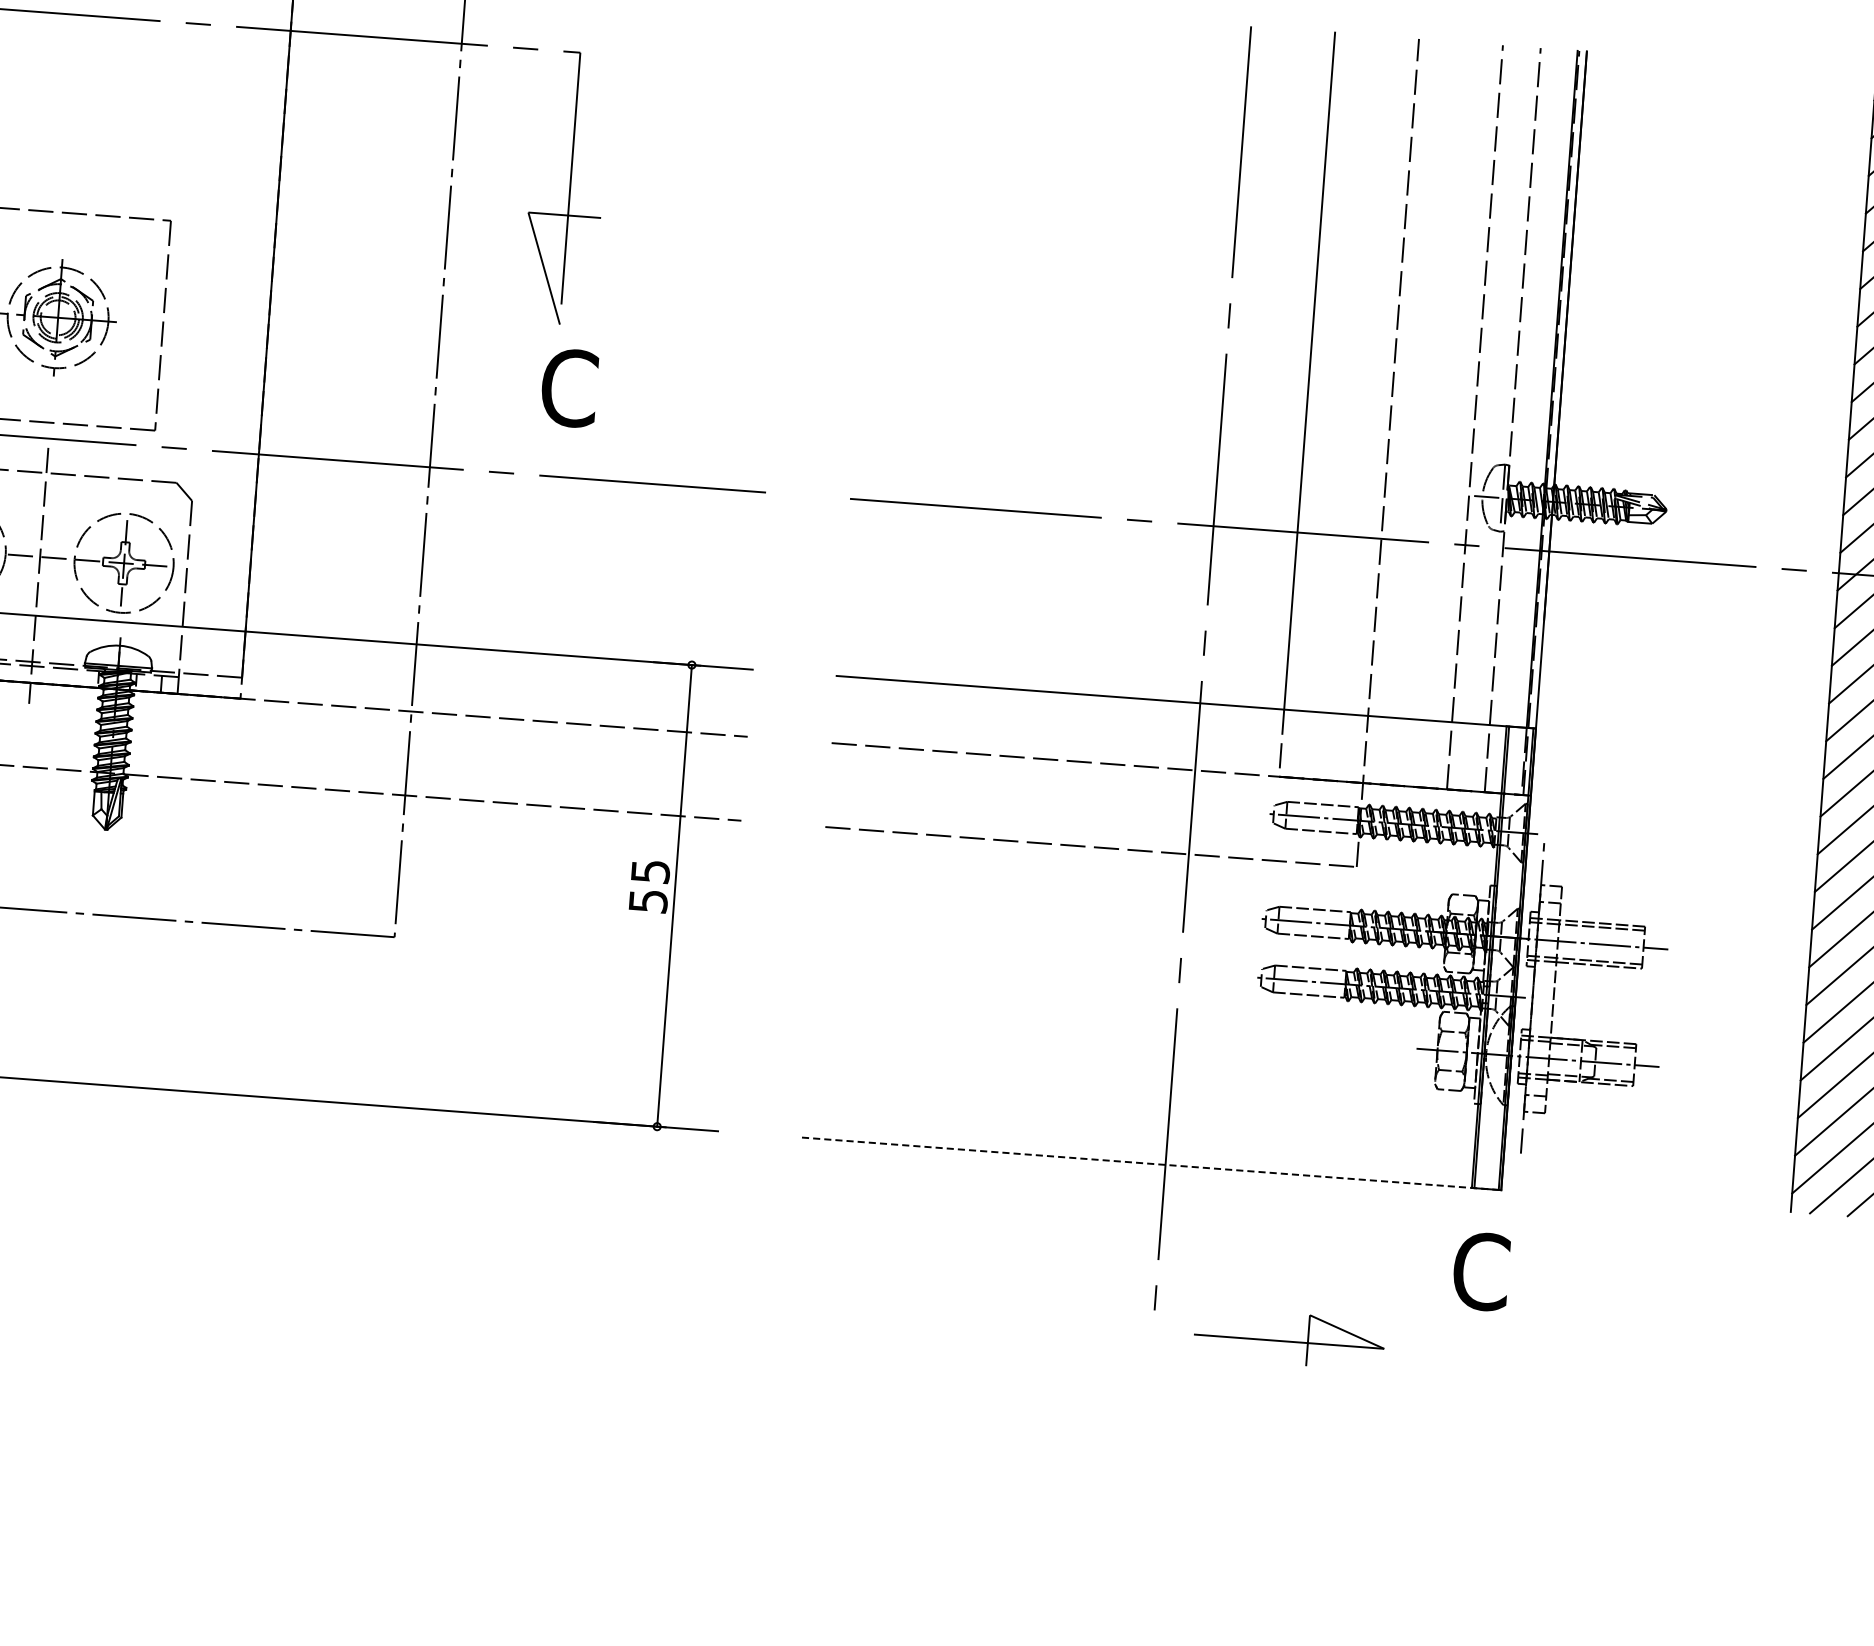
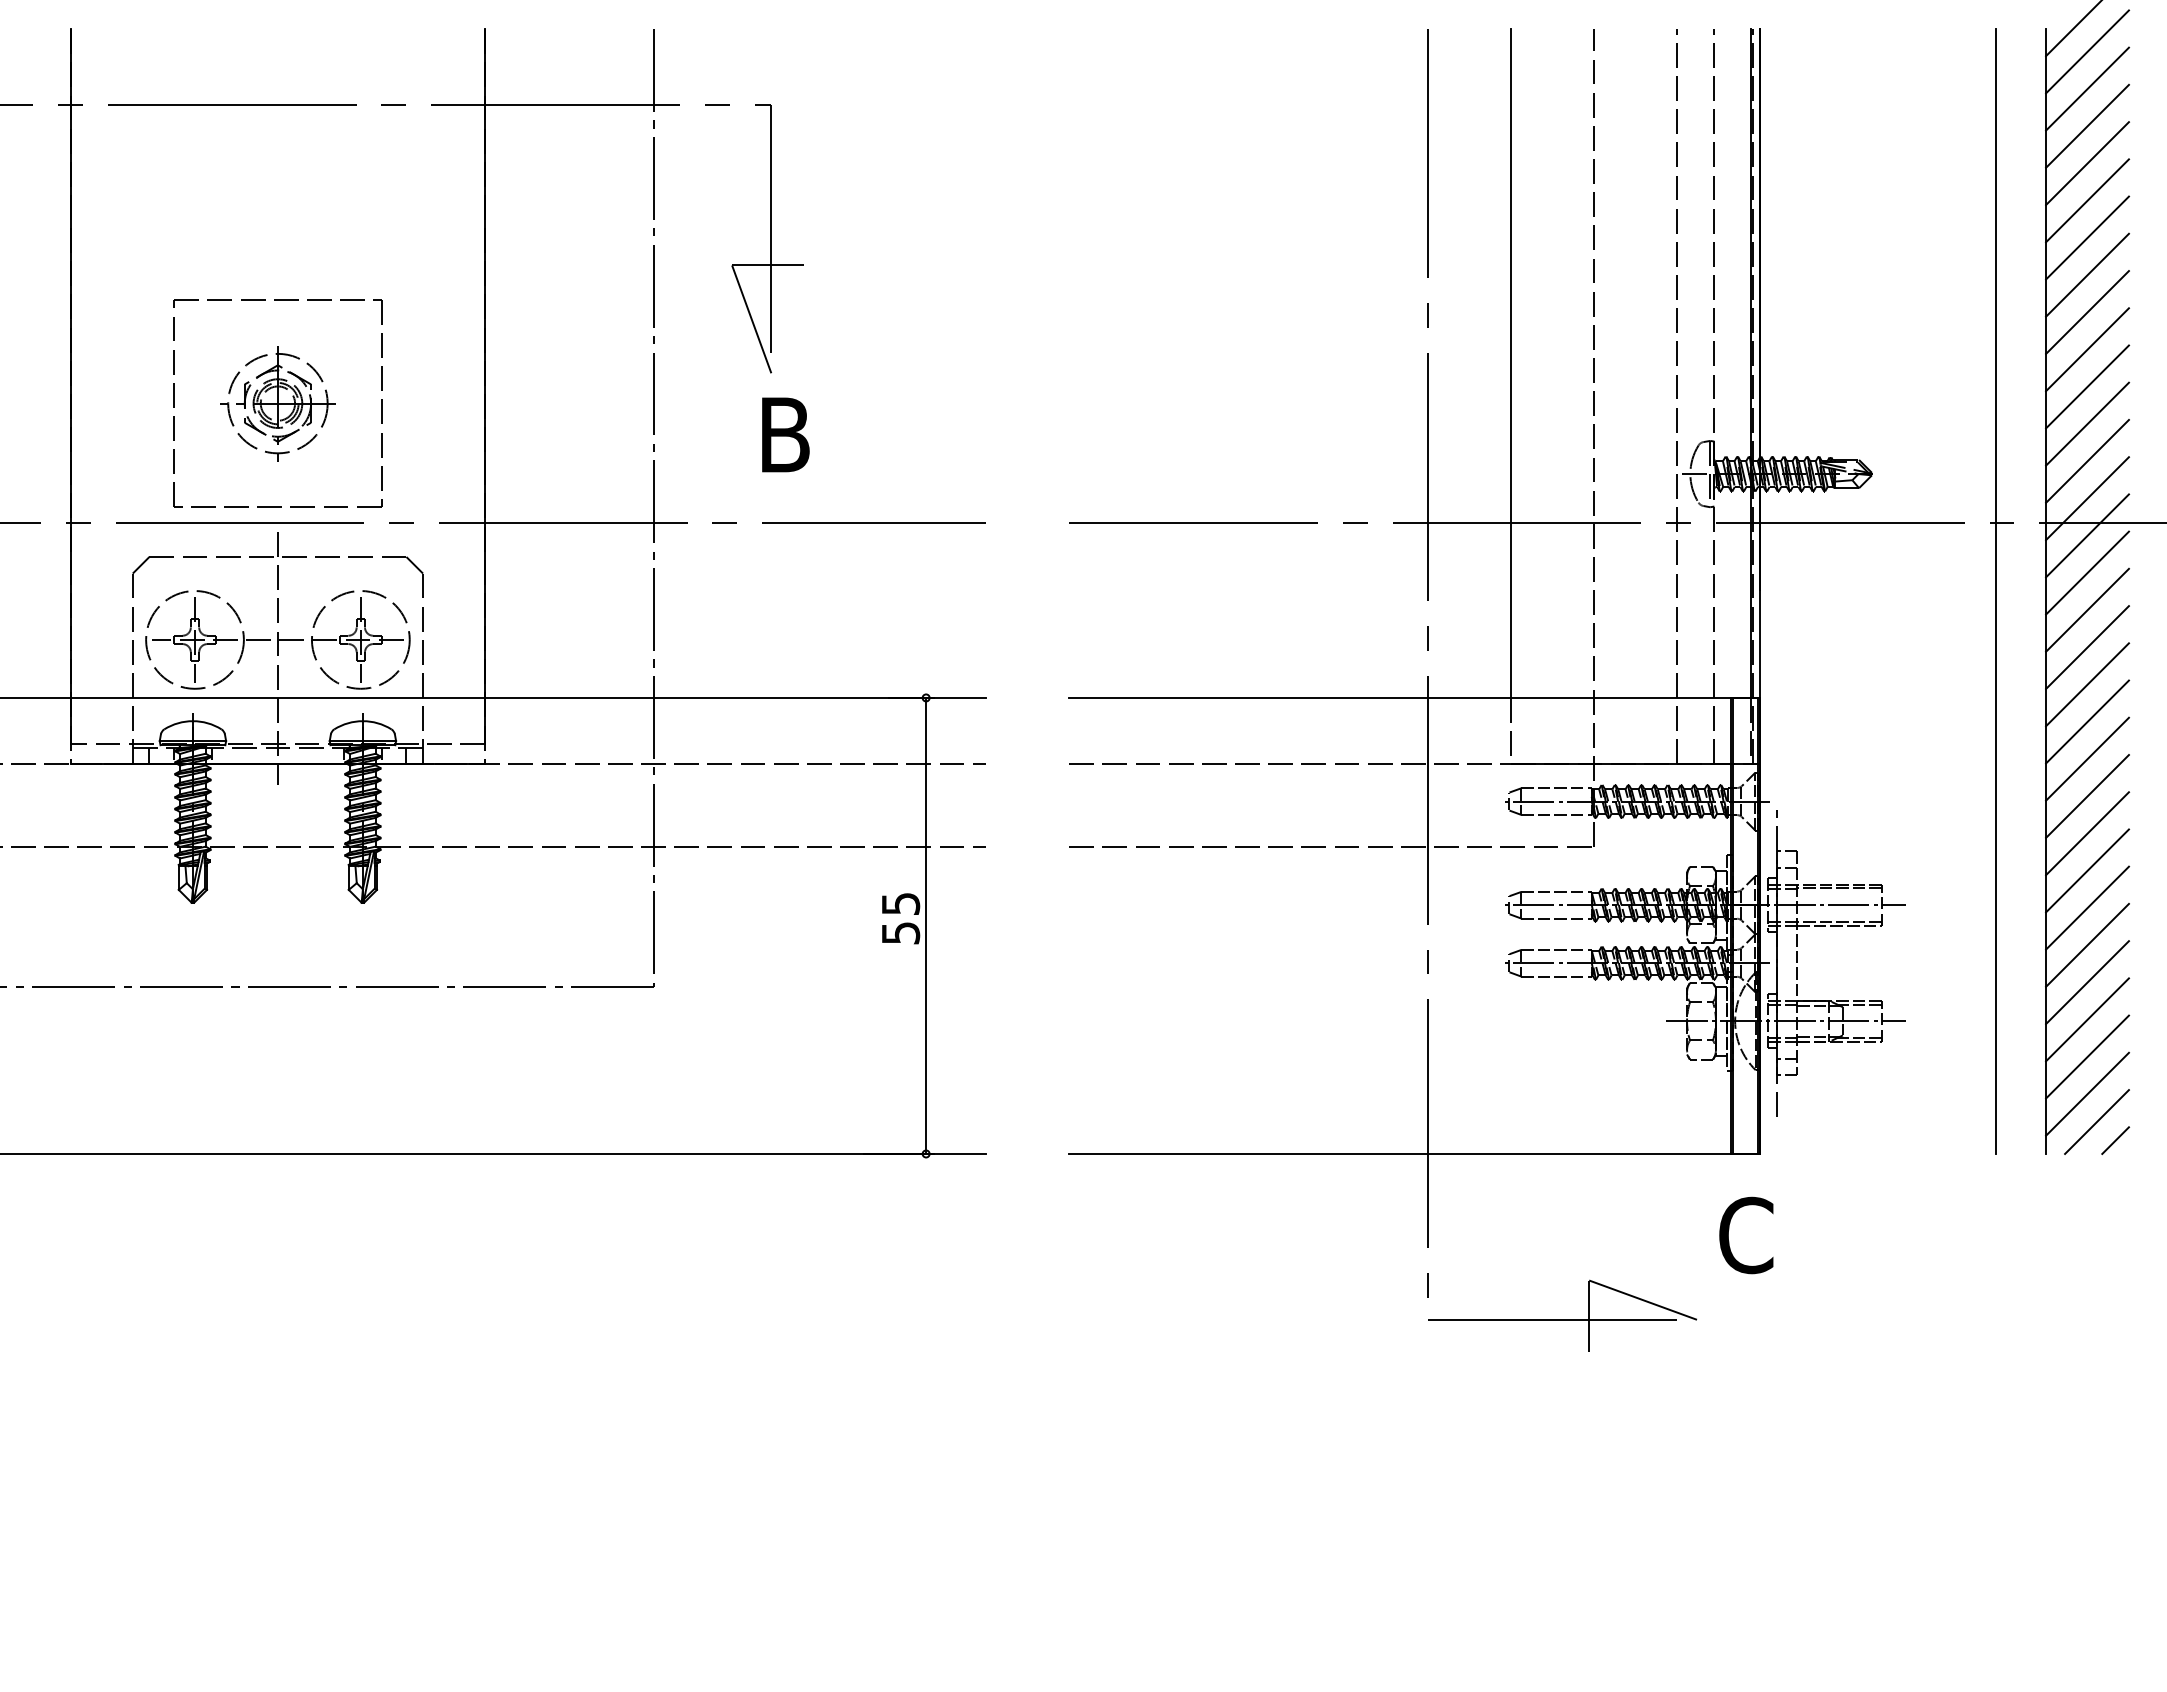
text: (569, 387) -> (785, 434), C -> B
line: (1783, 638) -> (1996, 591), added
line: (1152, 1163) -> (1415, 1153), dashed -> solid
part: (1289, 1338) -> (1562, 1315), size x1.43

